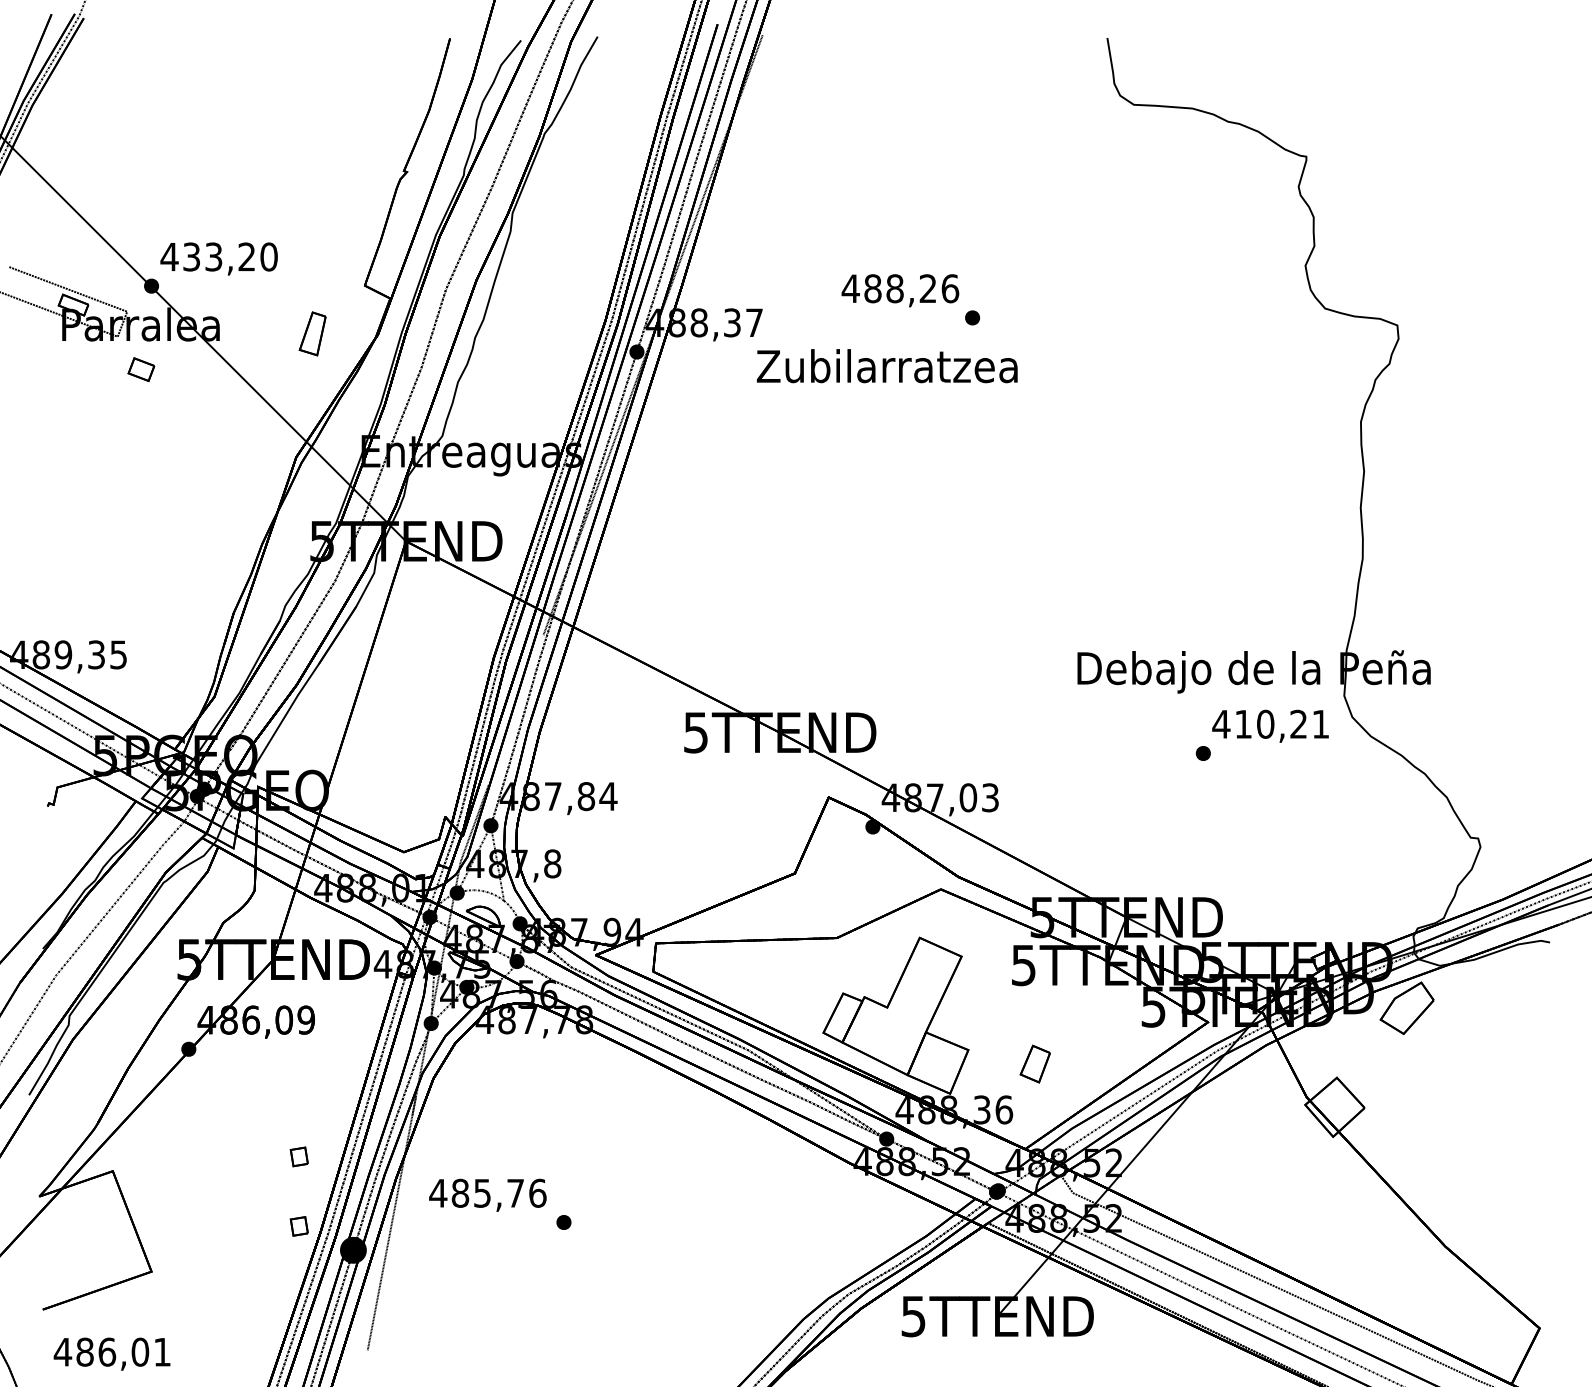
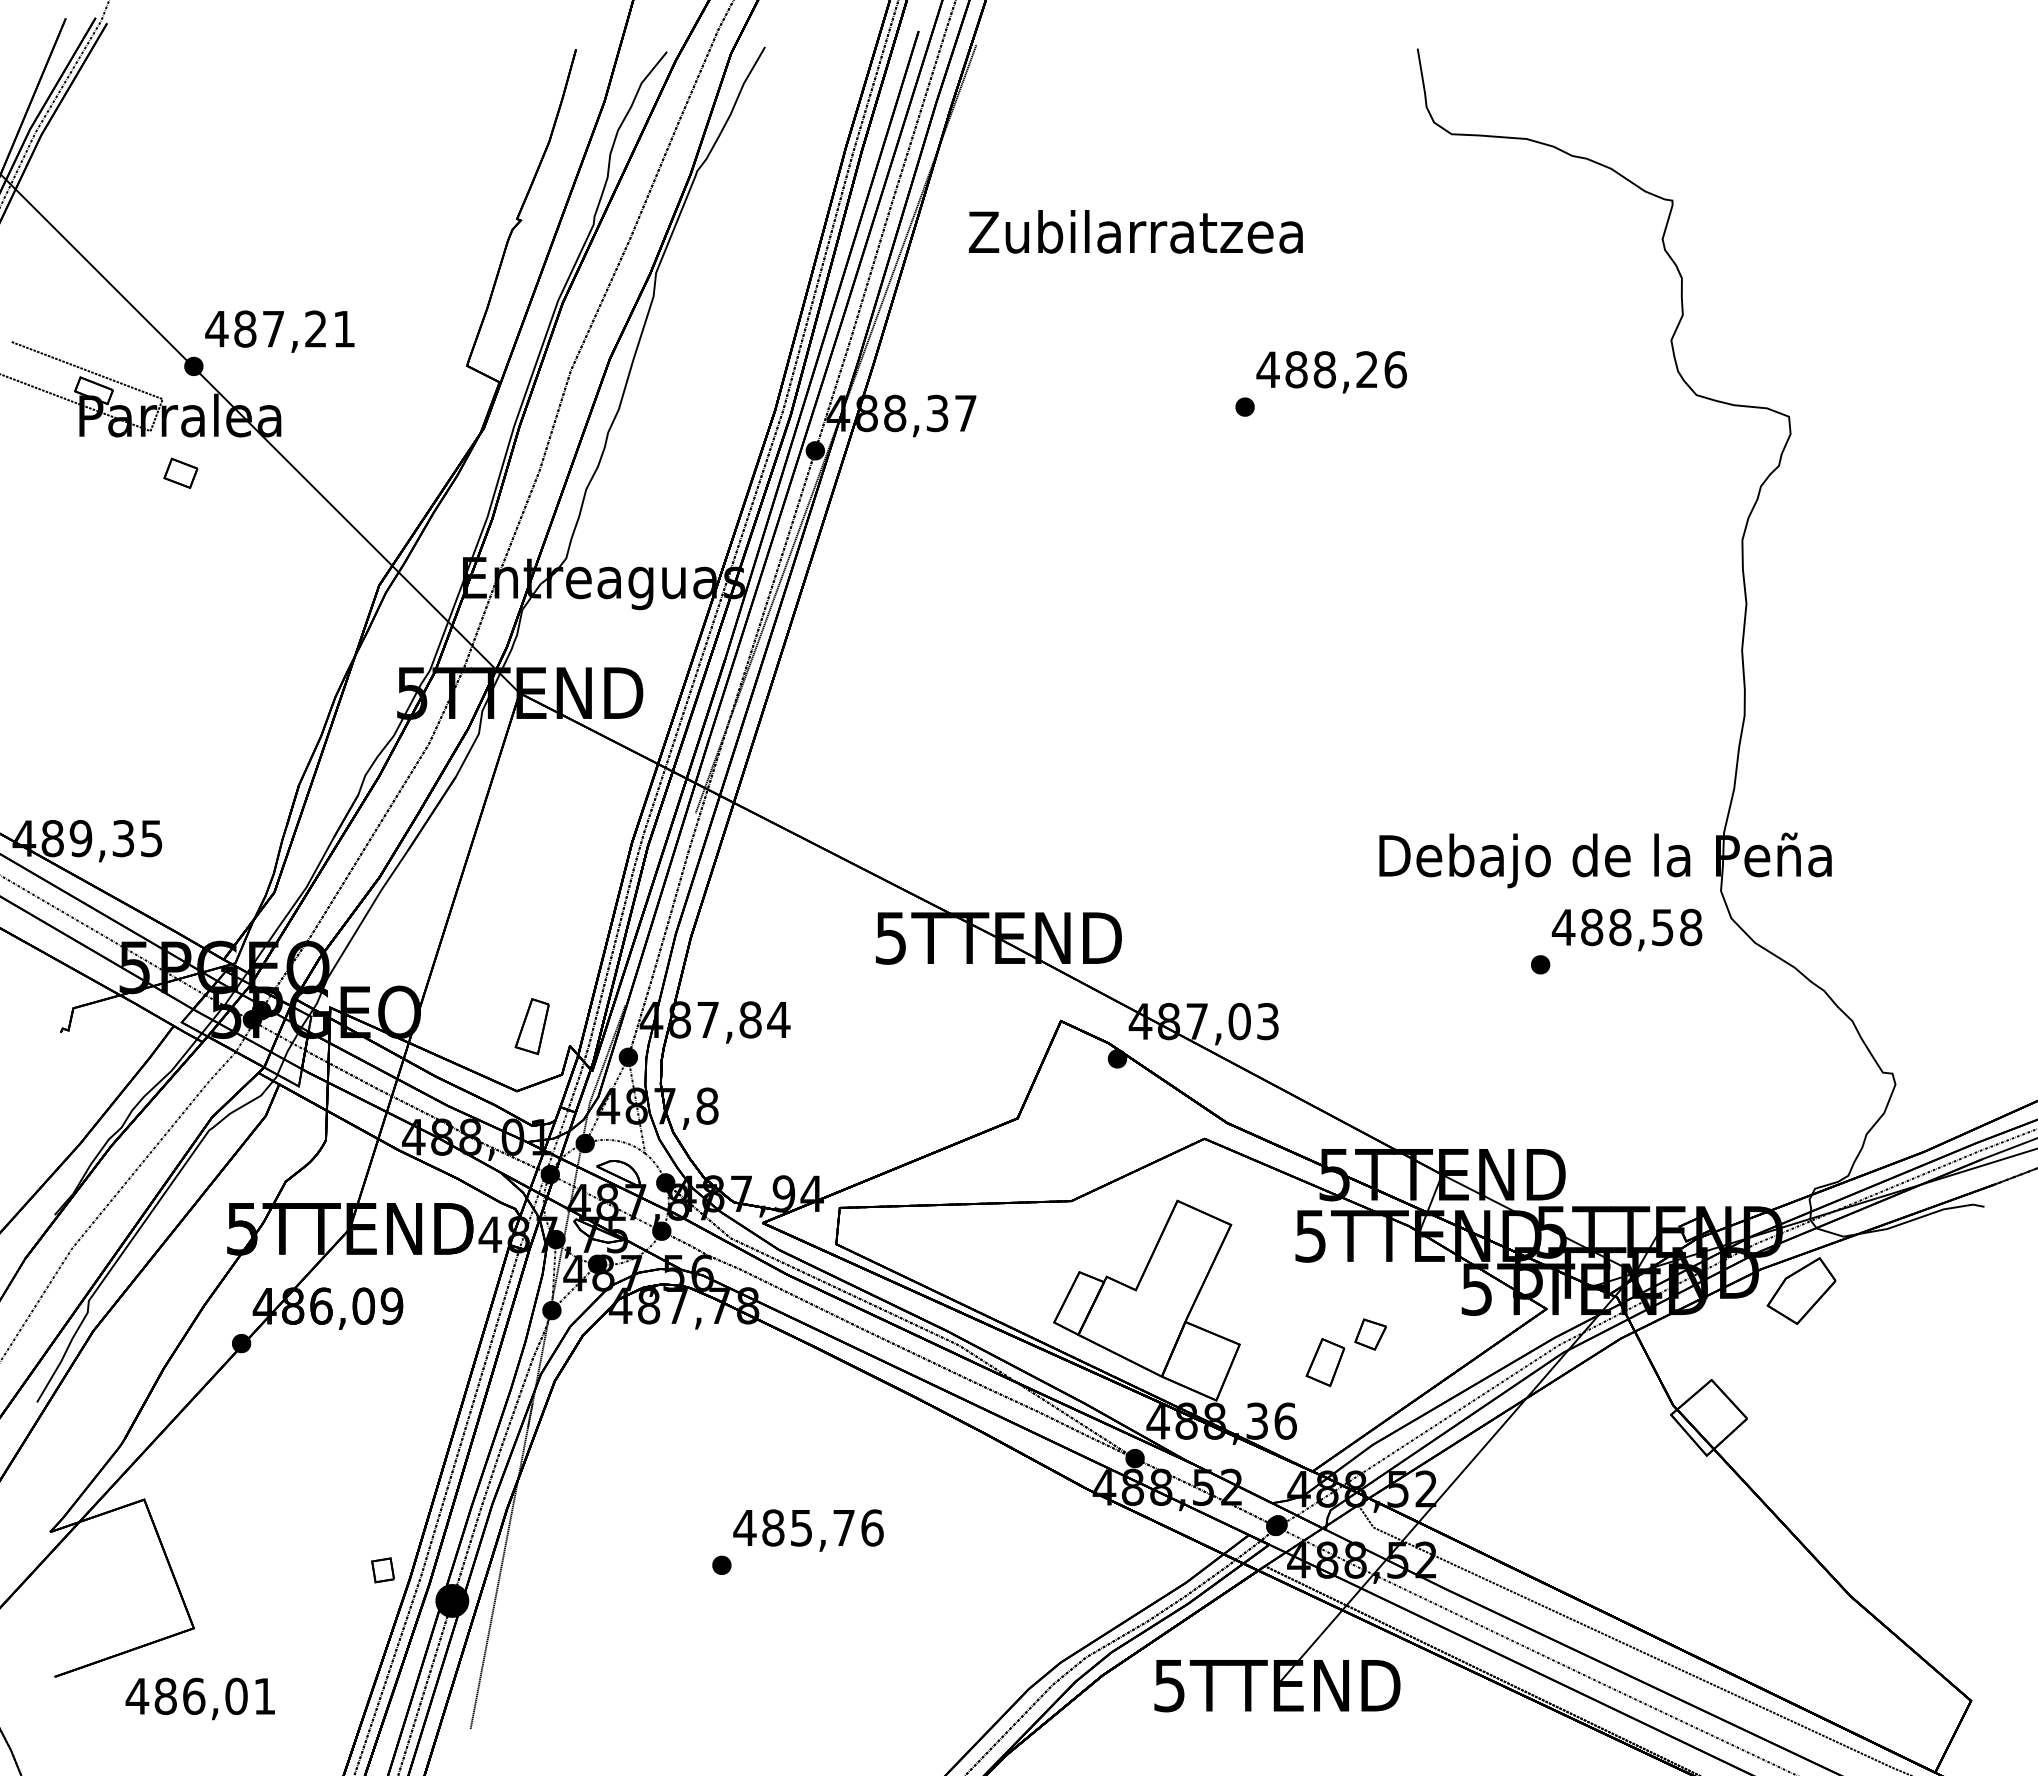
text: (230, 256) -> (294, 328), 433,20 -> 487,21
text: (900, 290) -> (1331, 372), moved
part: (312, 333) -> (531, 1026), moved
text: (886, 365) -> (1135, 231), moved
text: (1282, 724) -> (1641, 927), 410,21 -> 488,58
part: (1070, 1042) -> (1370, 1334), added
part: (298, 1157) -> (382, 1481), removed
text: (487, 1195) -> (808, 1530), moved
text: (111, 1353) -> (199, 1698), moved

